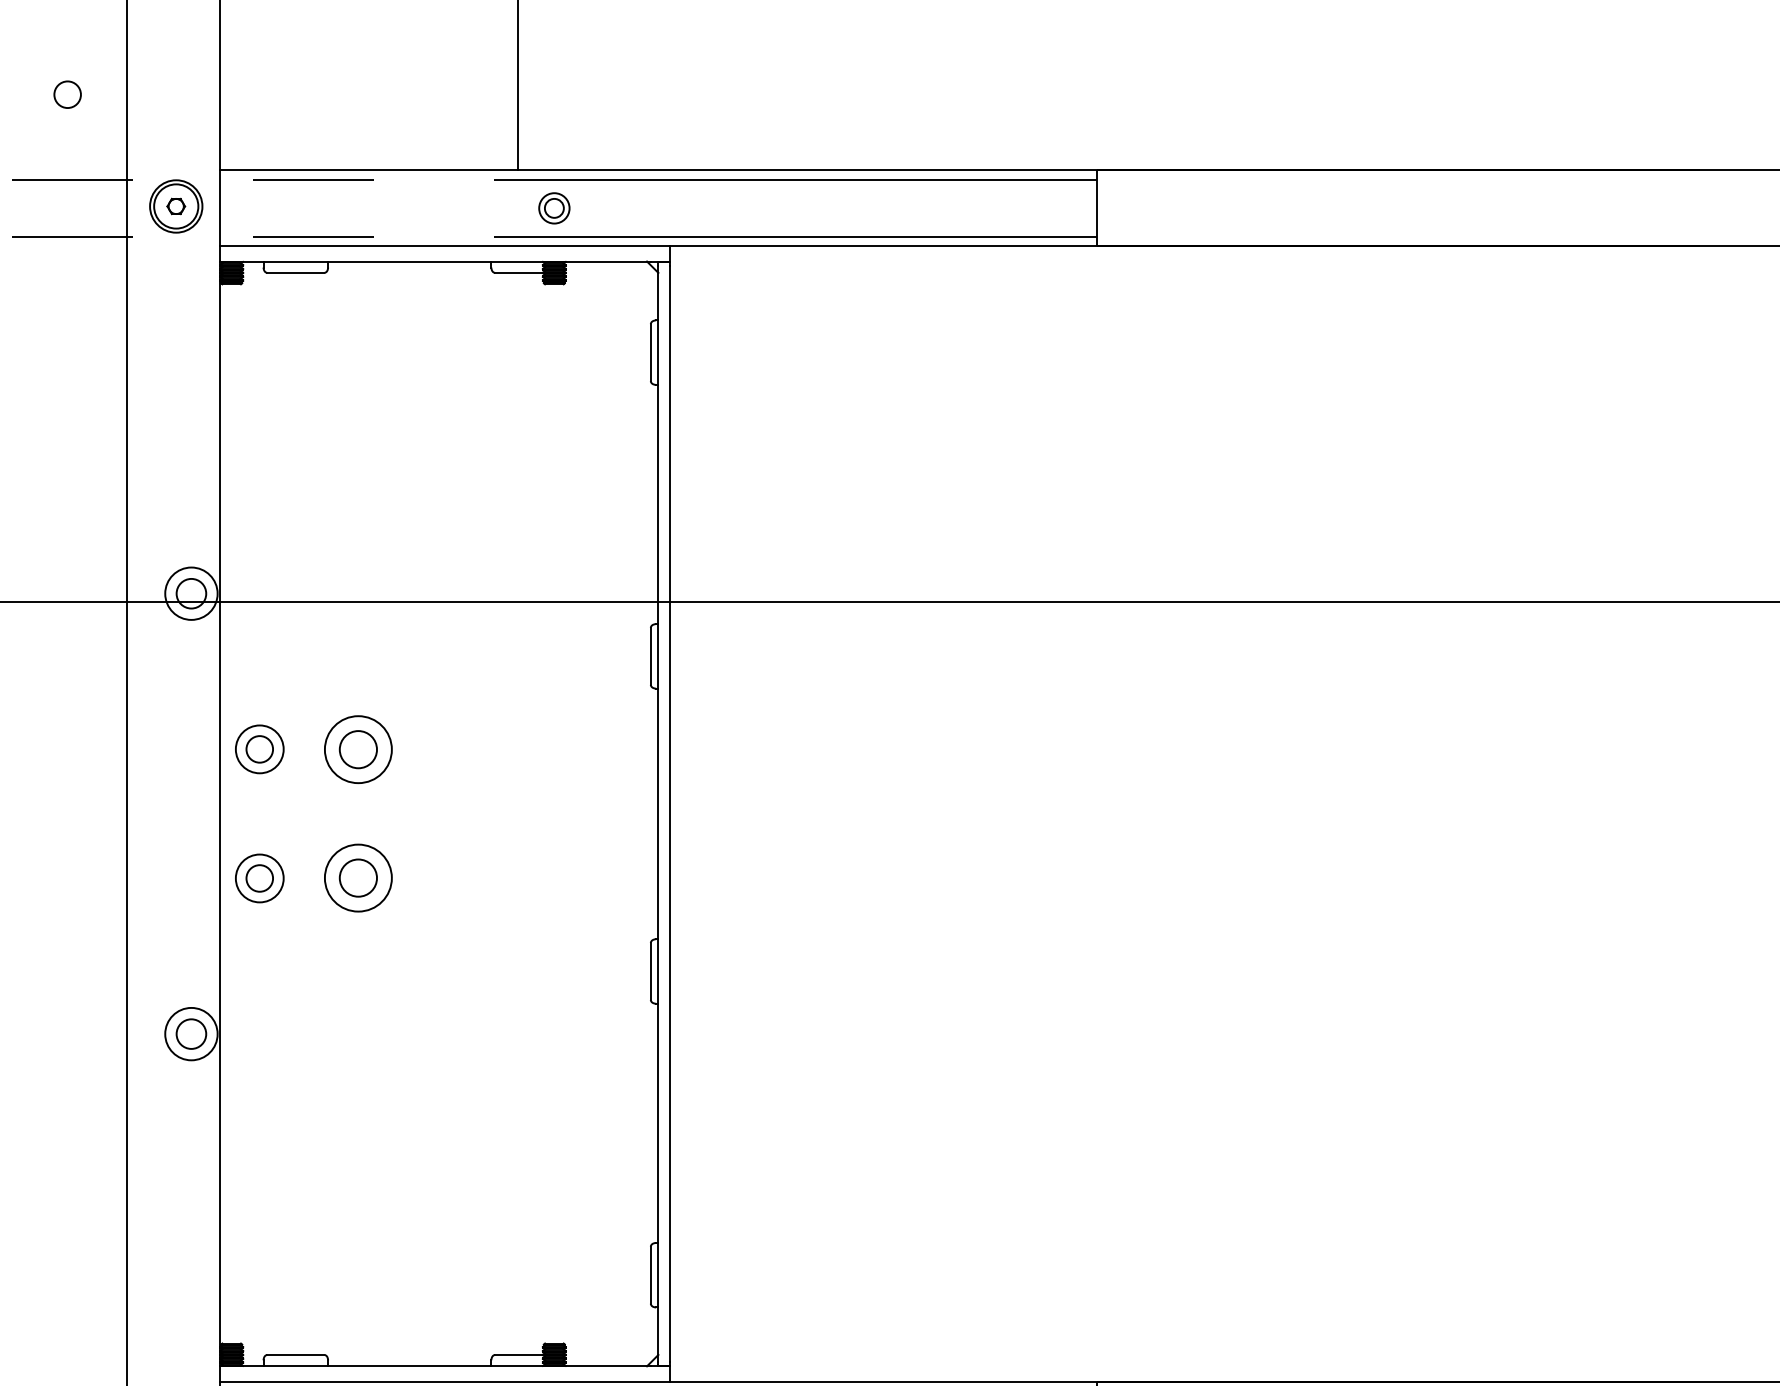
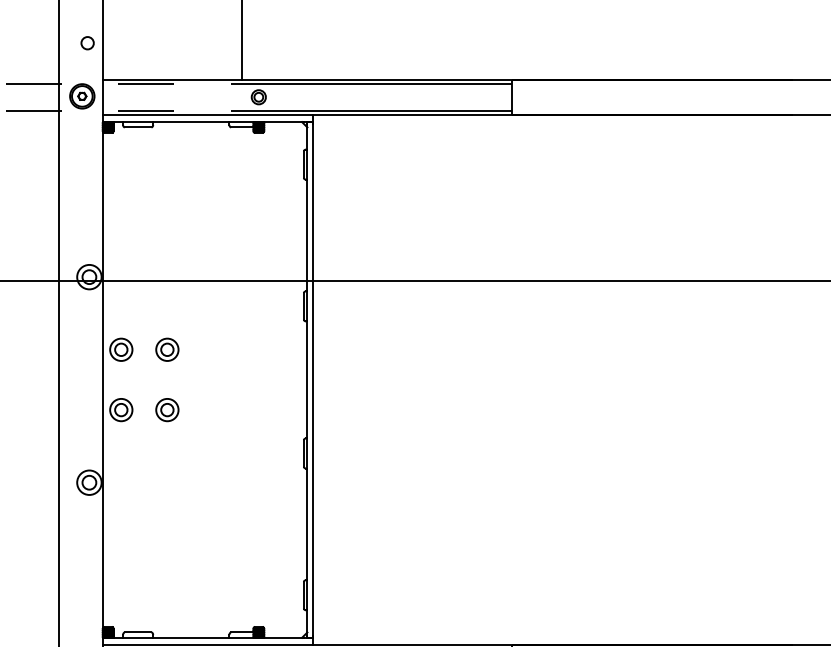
circle: (67, 95) -> (87, 43), moved
part: (358, 748) -> (167, 349), size x0.71
part: (358, 879) -> (167, 410), size x0.71

